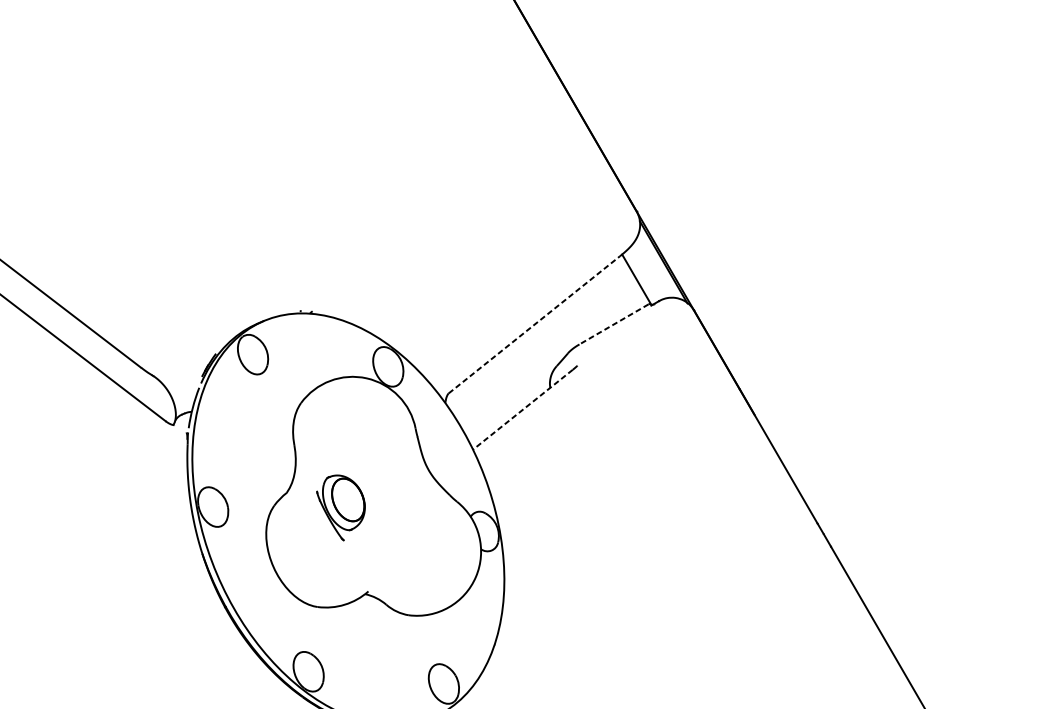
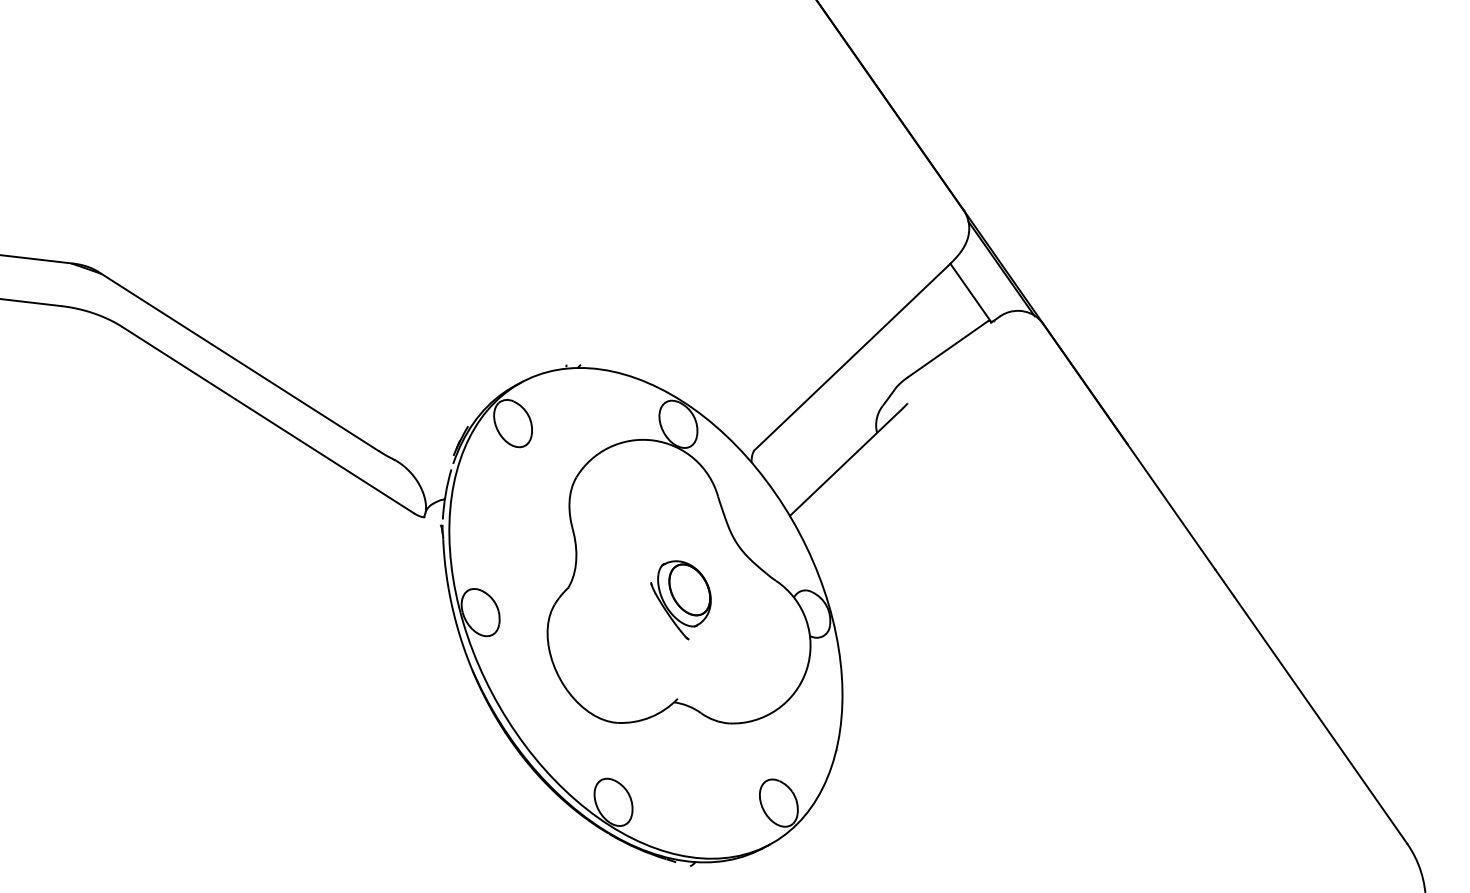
line: (534, 324) -> (851, 357), dashed -> solid
line: (613, 324) -> (947, 349), dashed -> solid
line: (523, 409) -> (846, 462), dashed -> solid
part: (339, 507) -> (680, 600), moved

